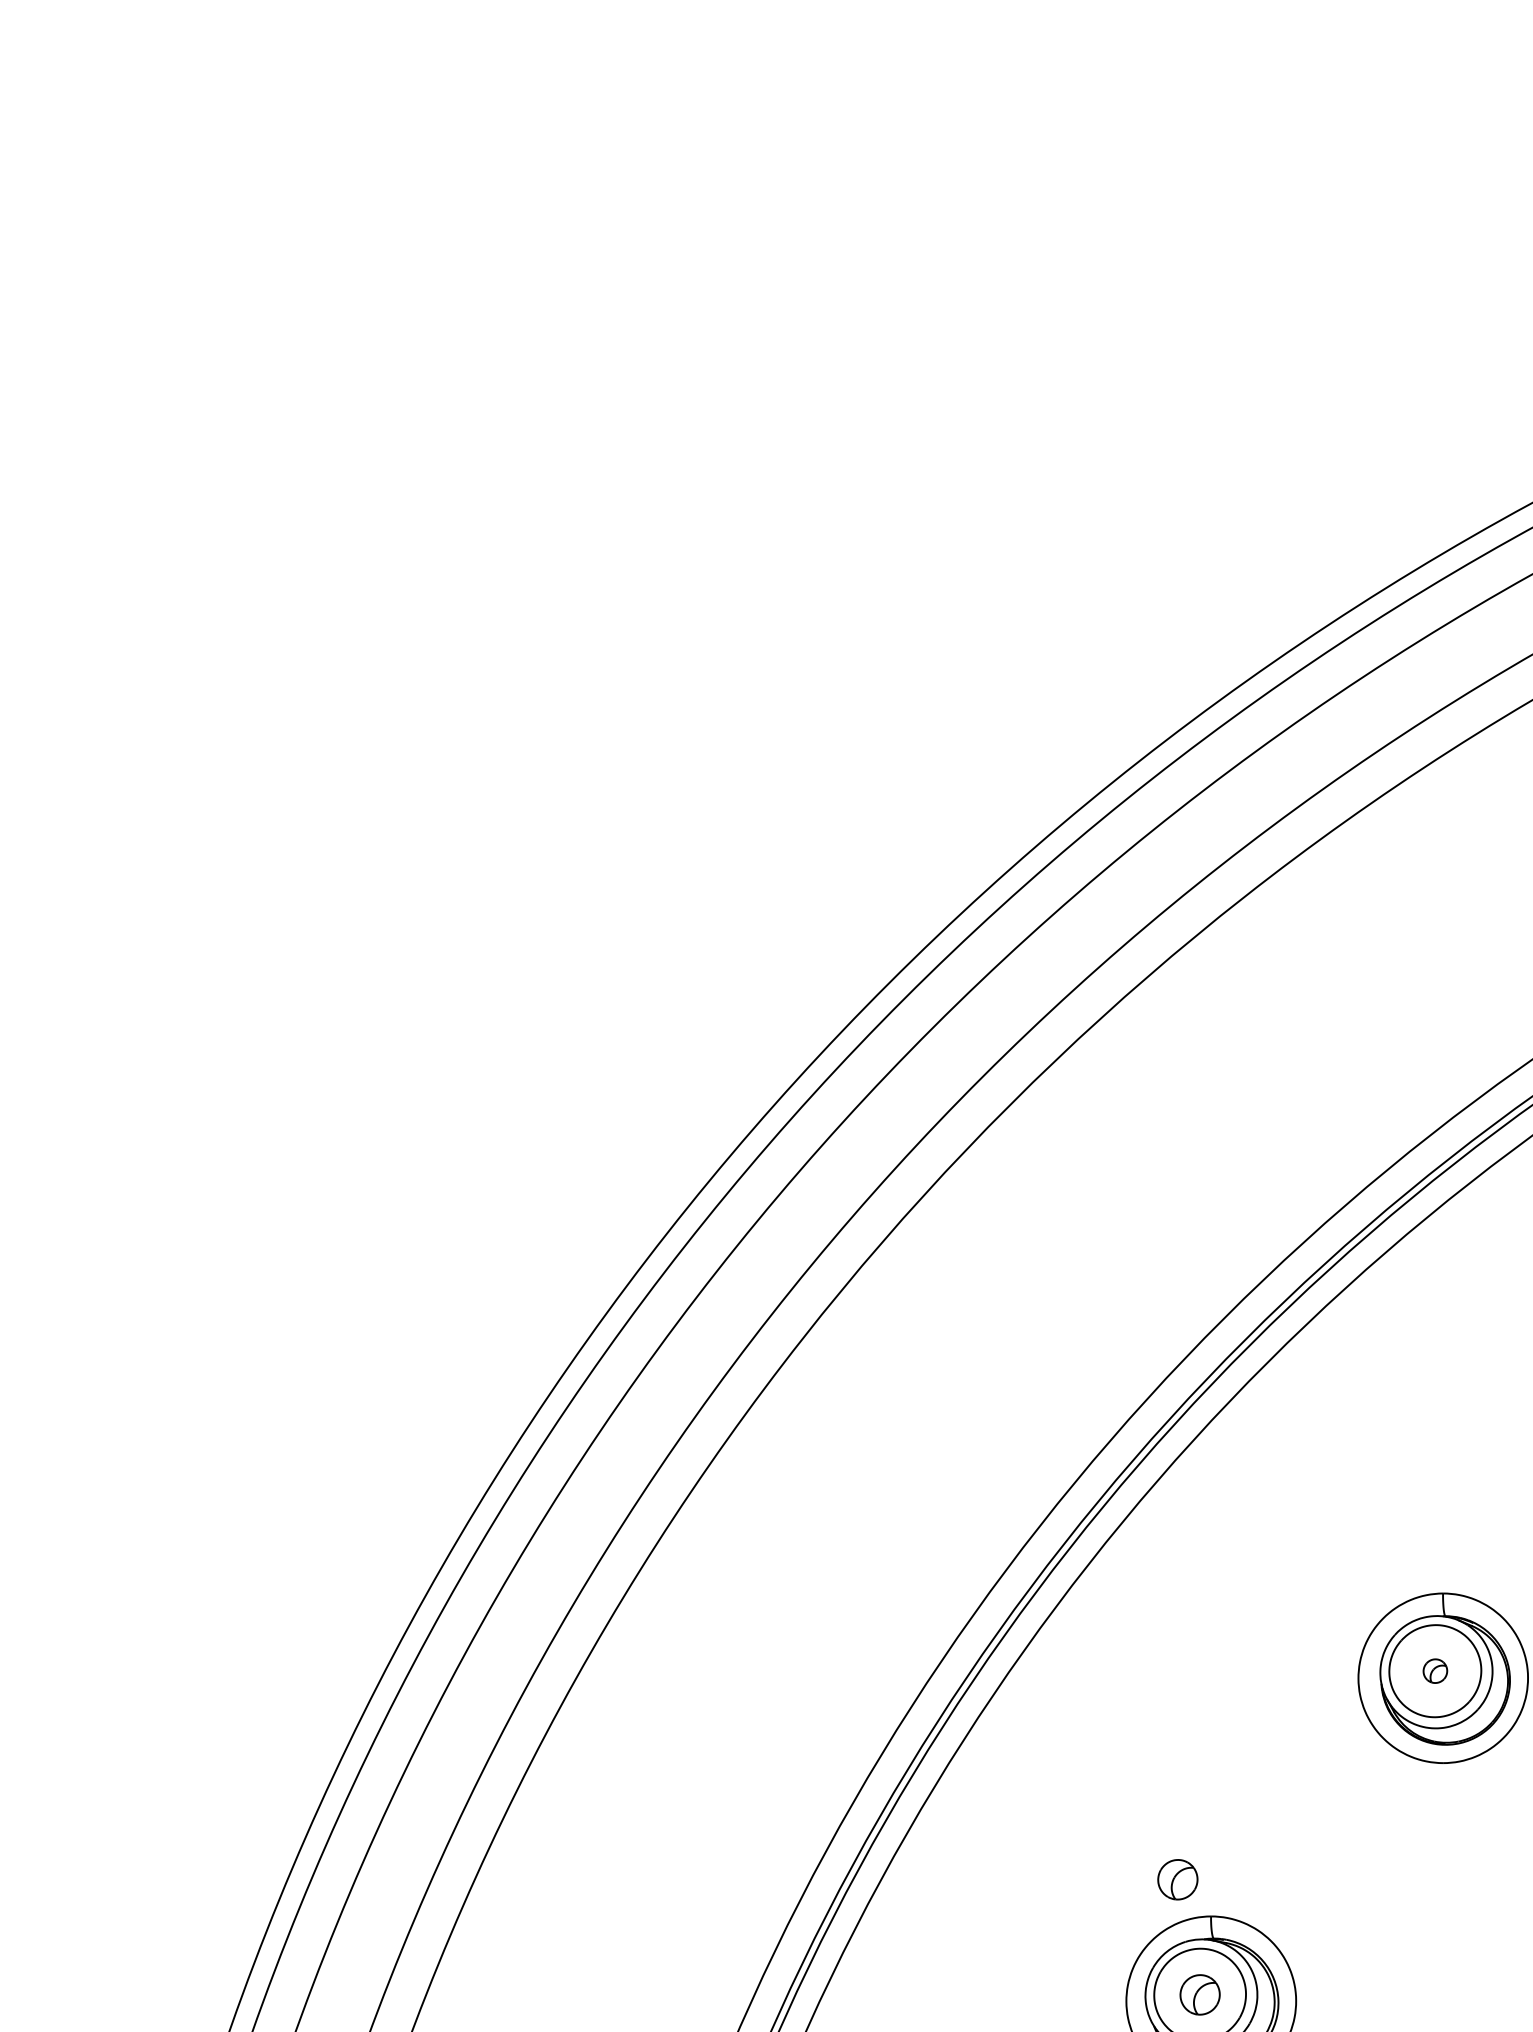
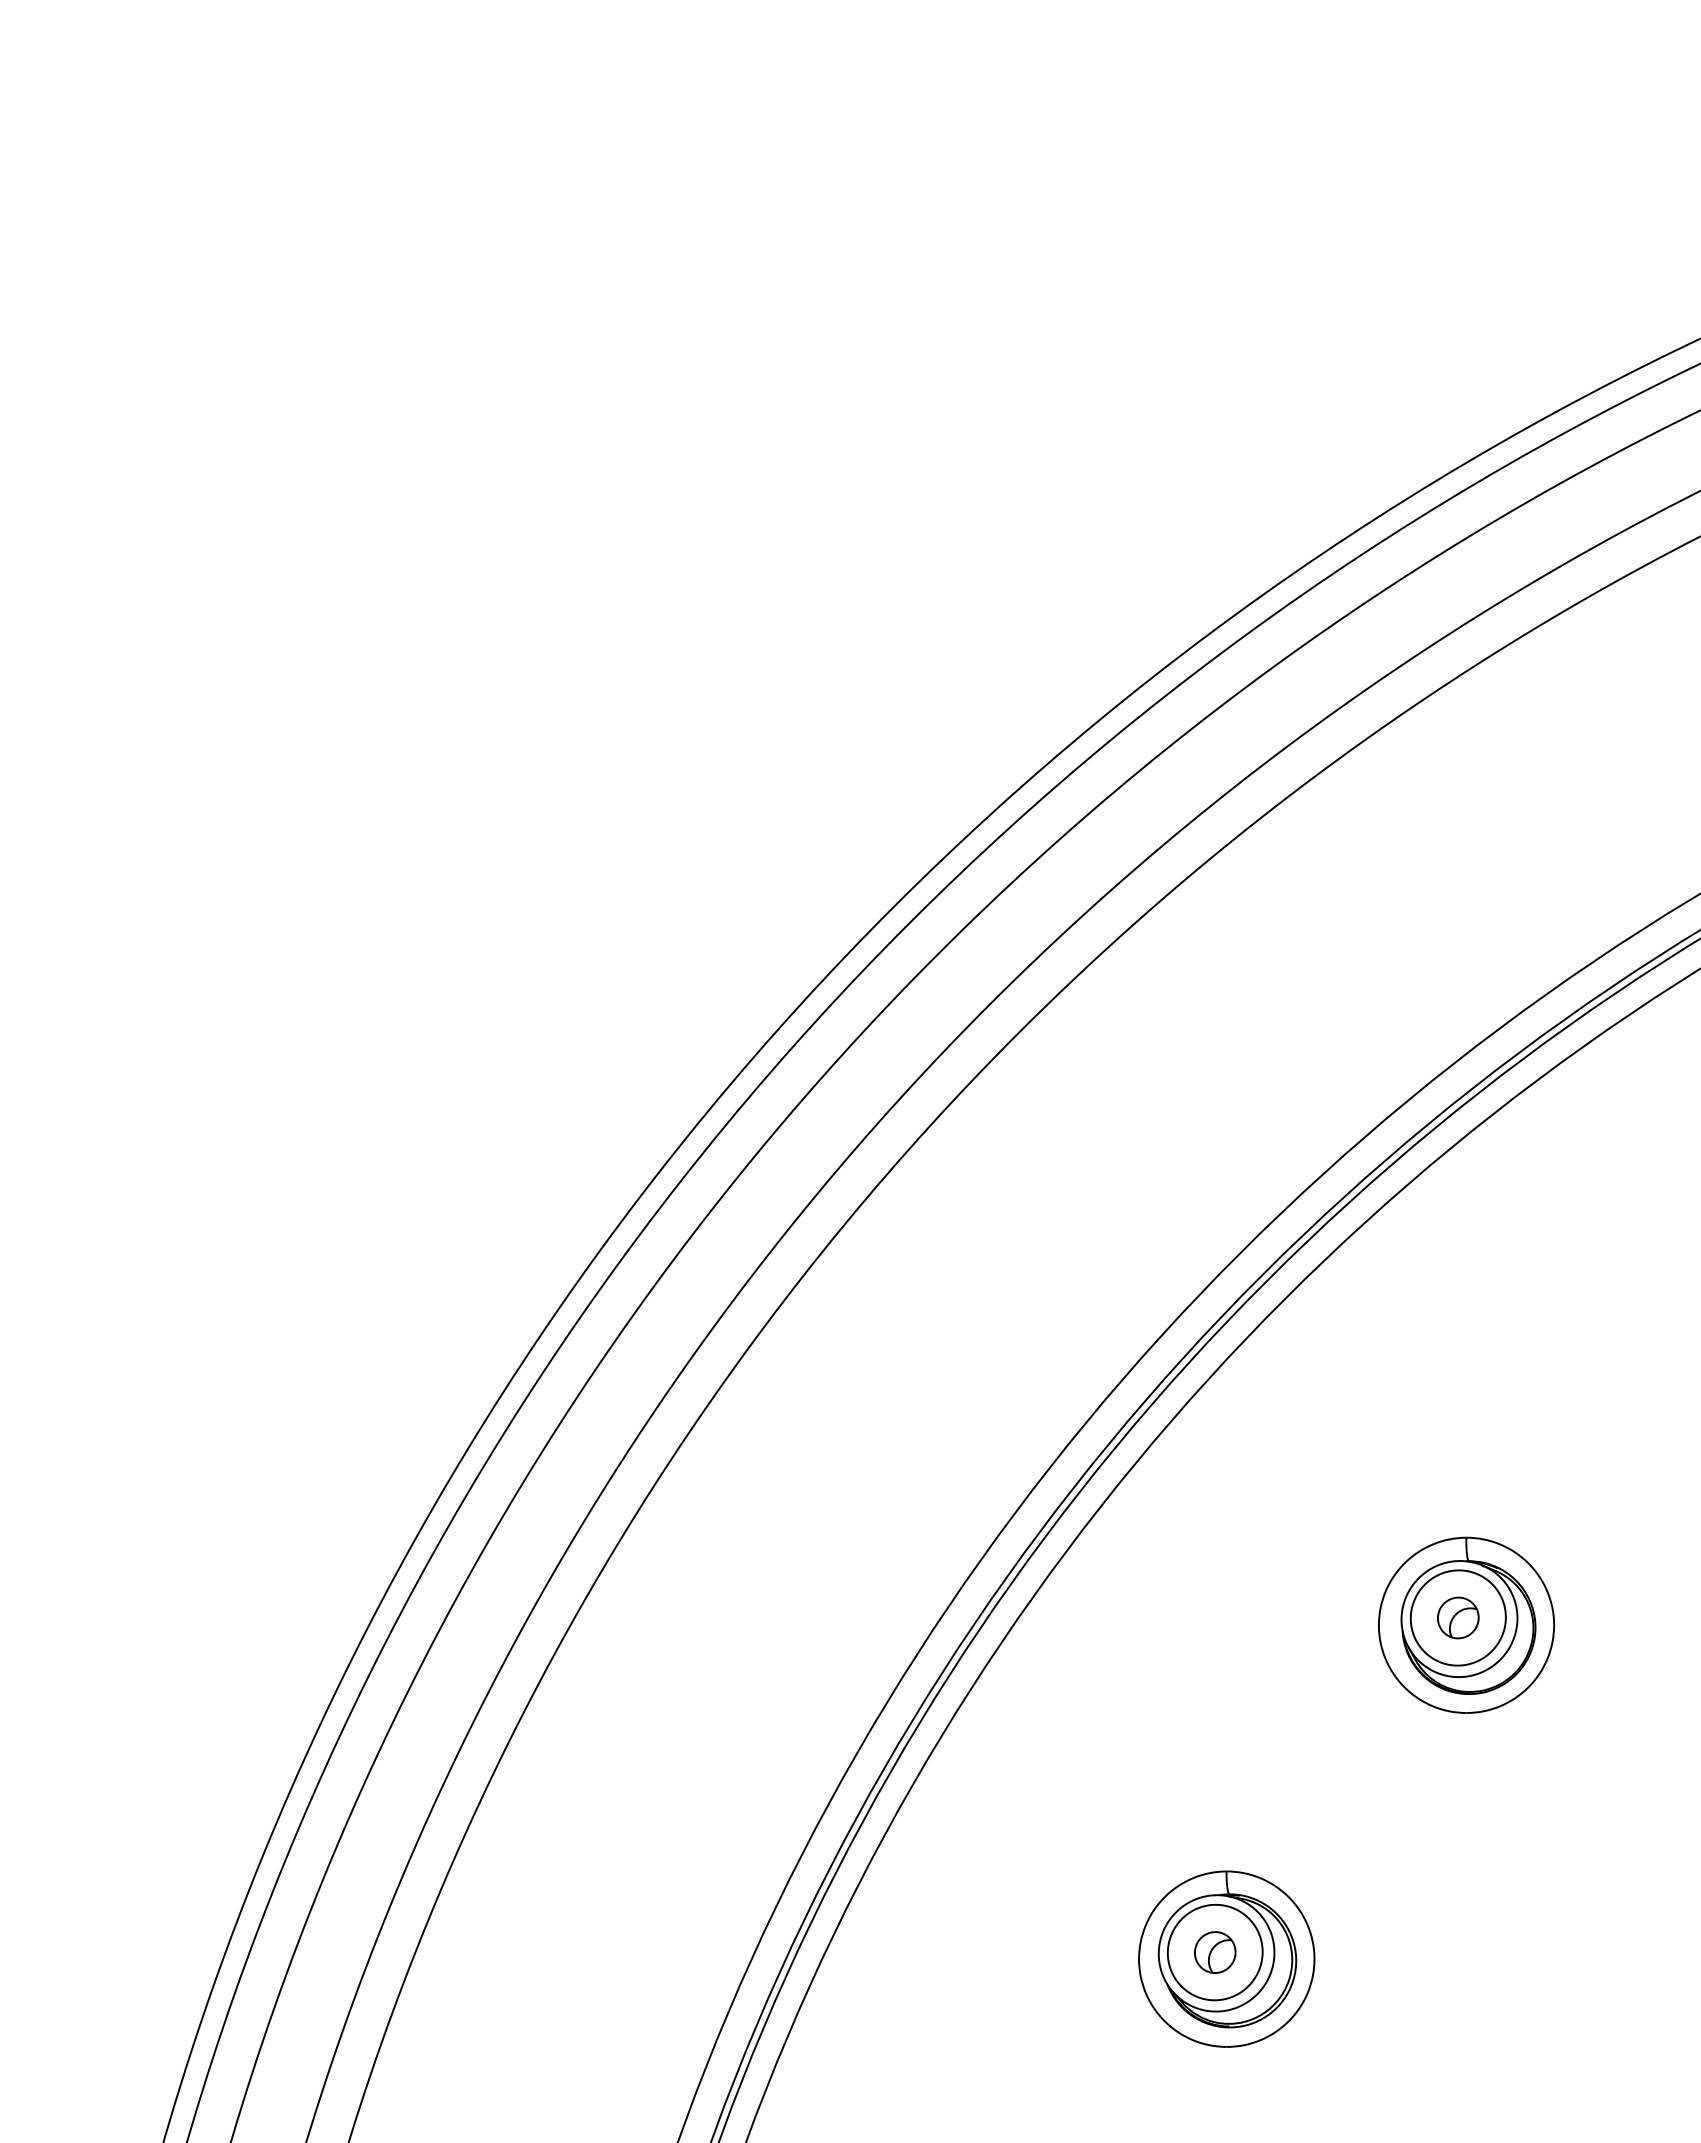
part: (1435, 1670) -> (1458, 1617), size x1.67
part: (1178, 1879) -> (1192, 1833), removed

